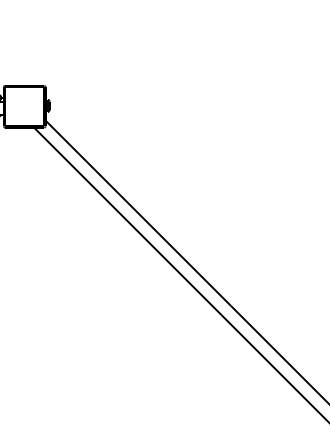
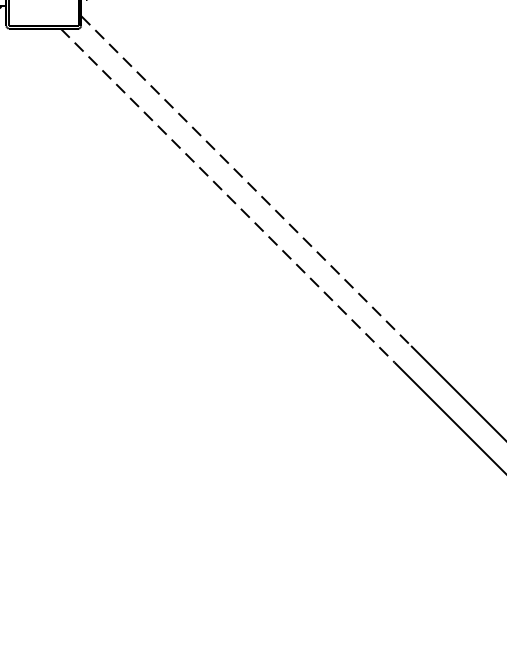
line: (138, 213) -> (246, 181), solid -> dashed
line: (128, 221) -> (228, 195), solid -> dashed

